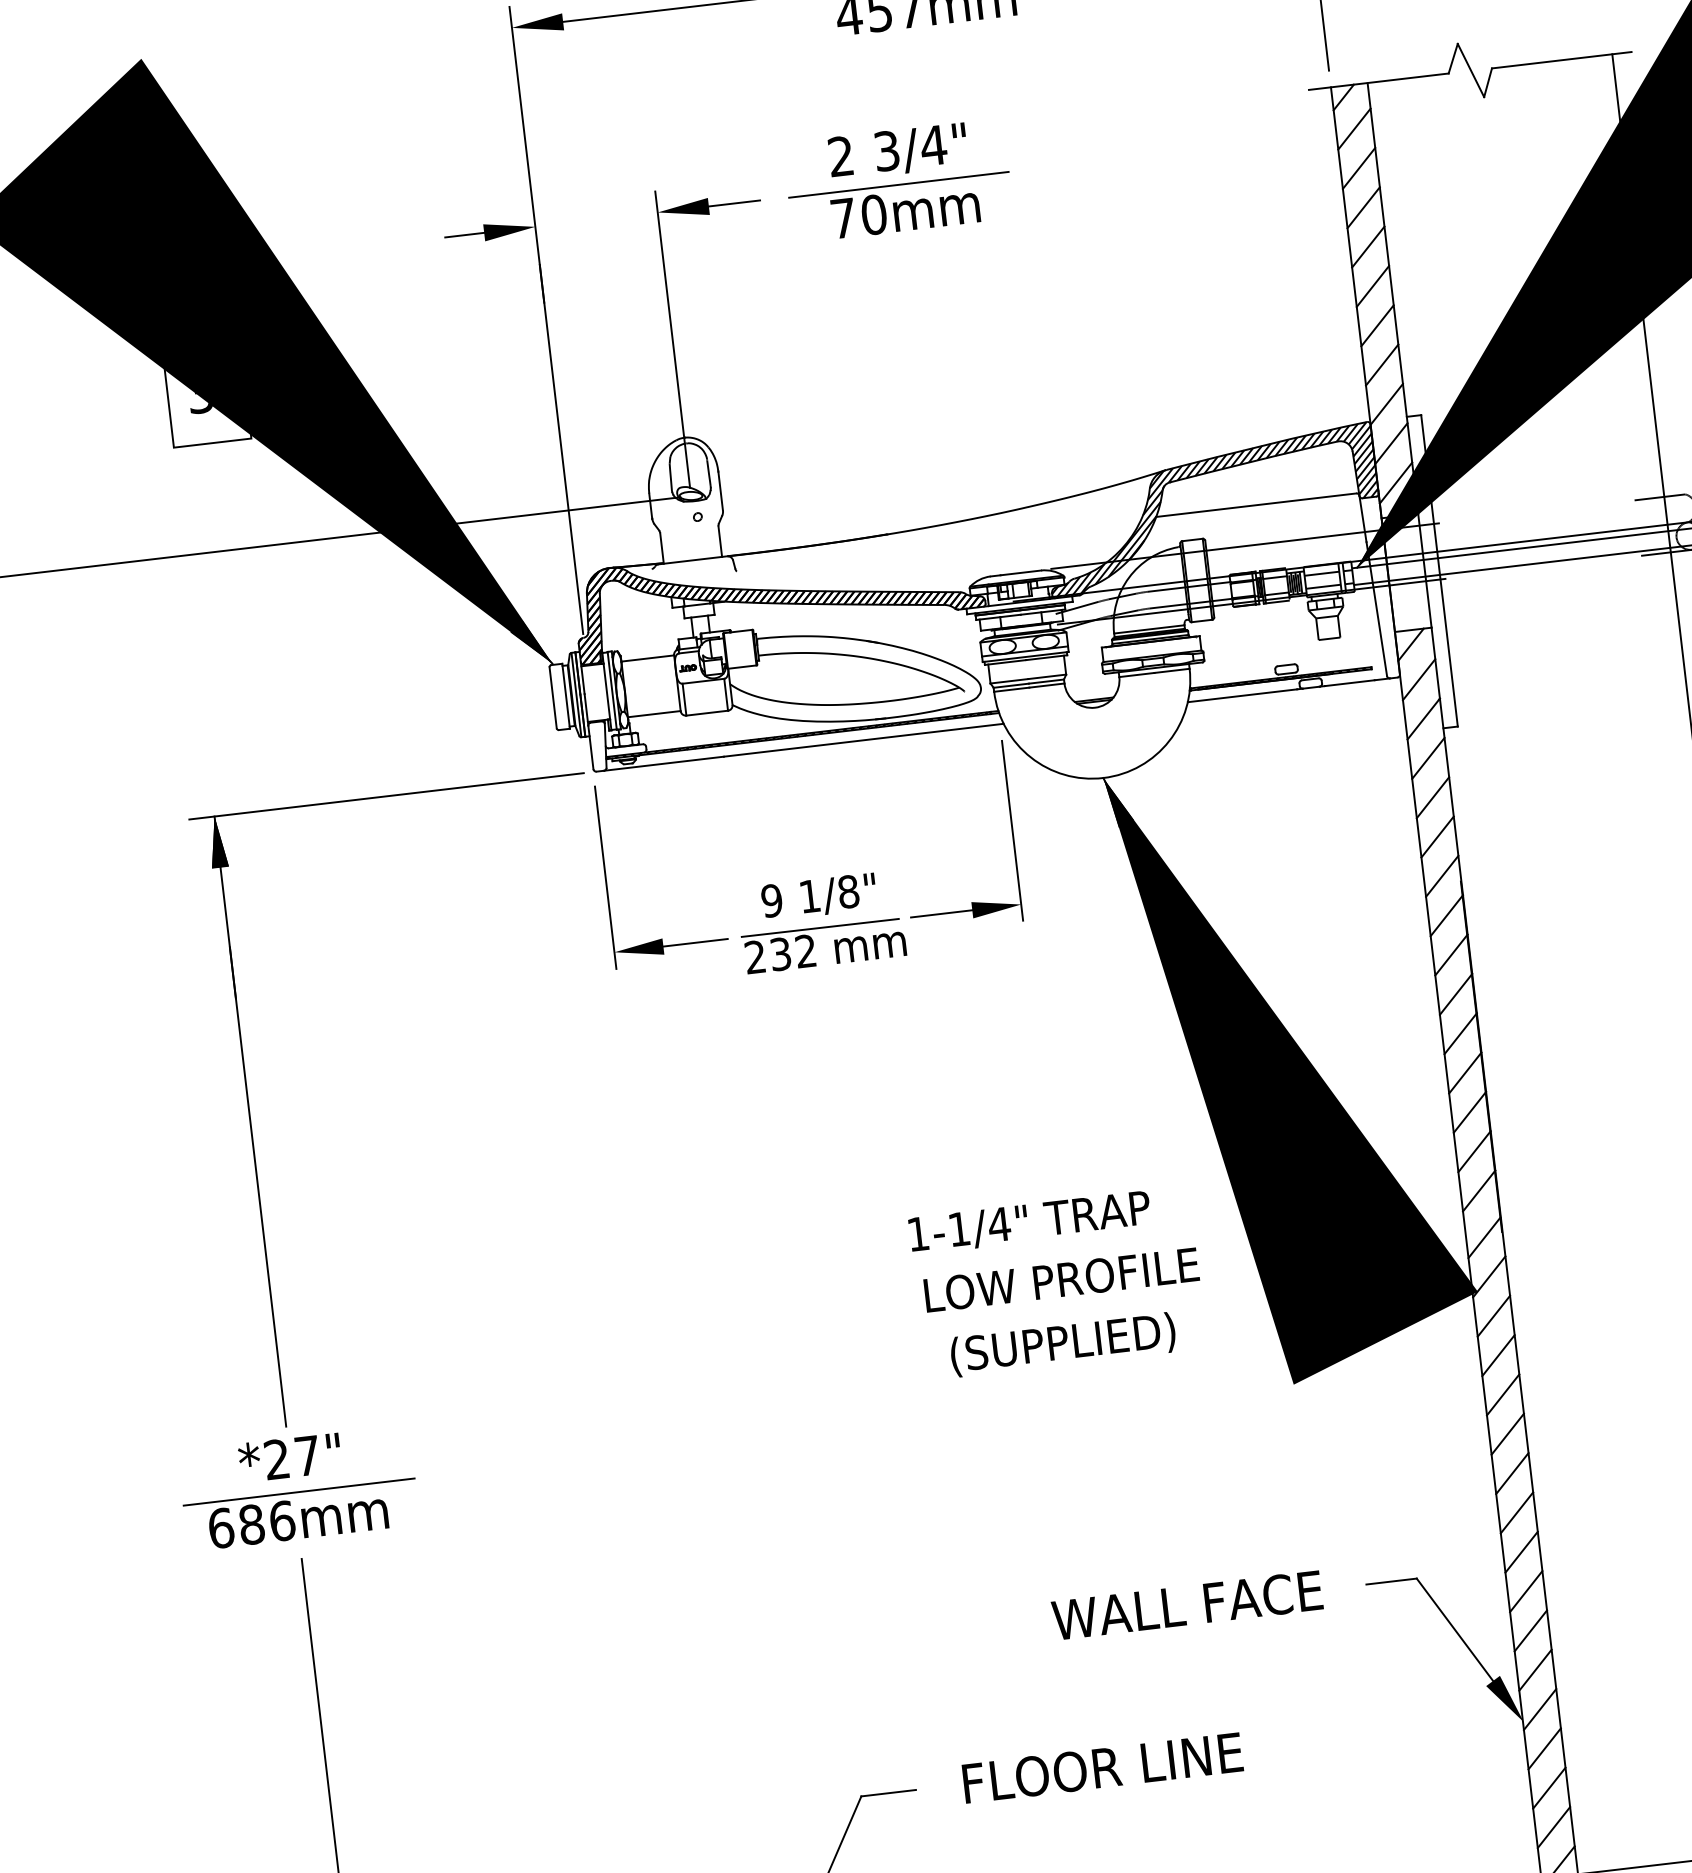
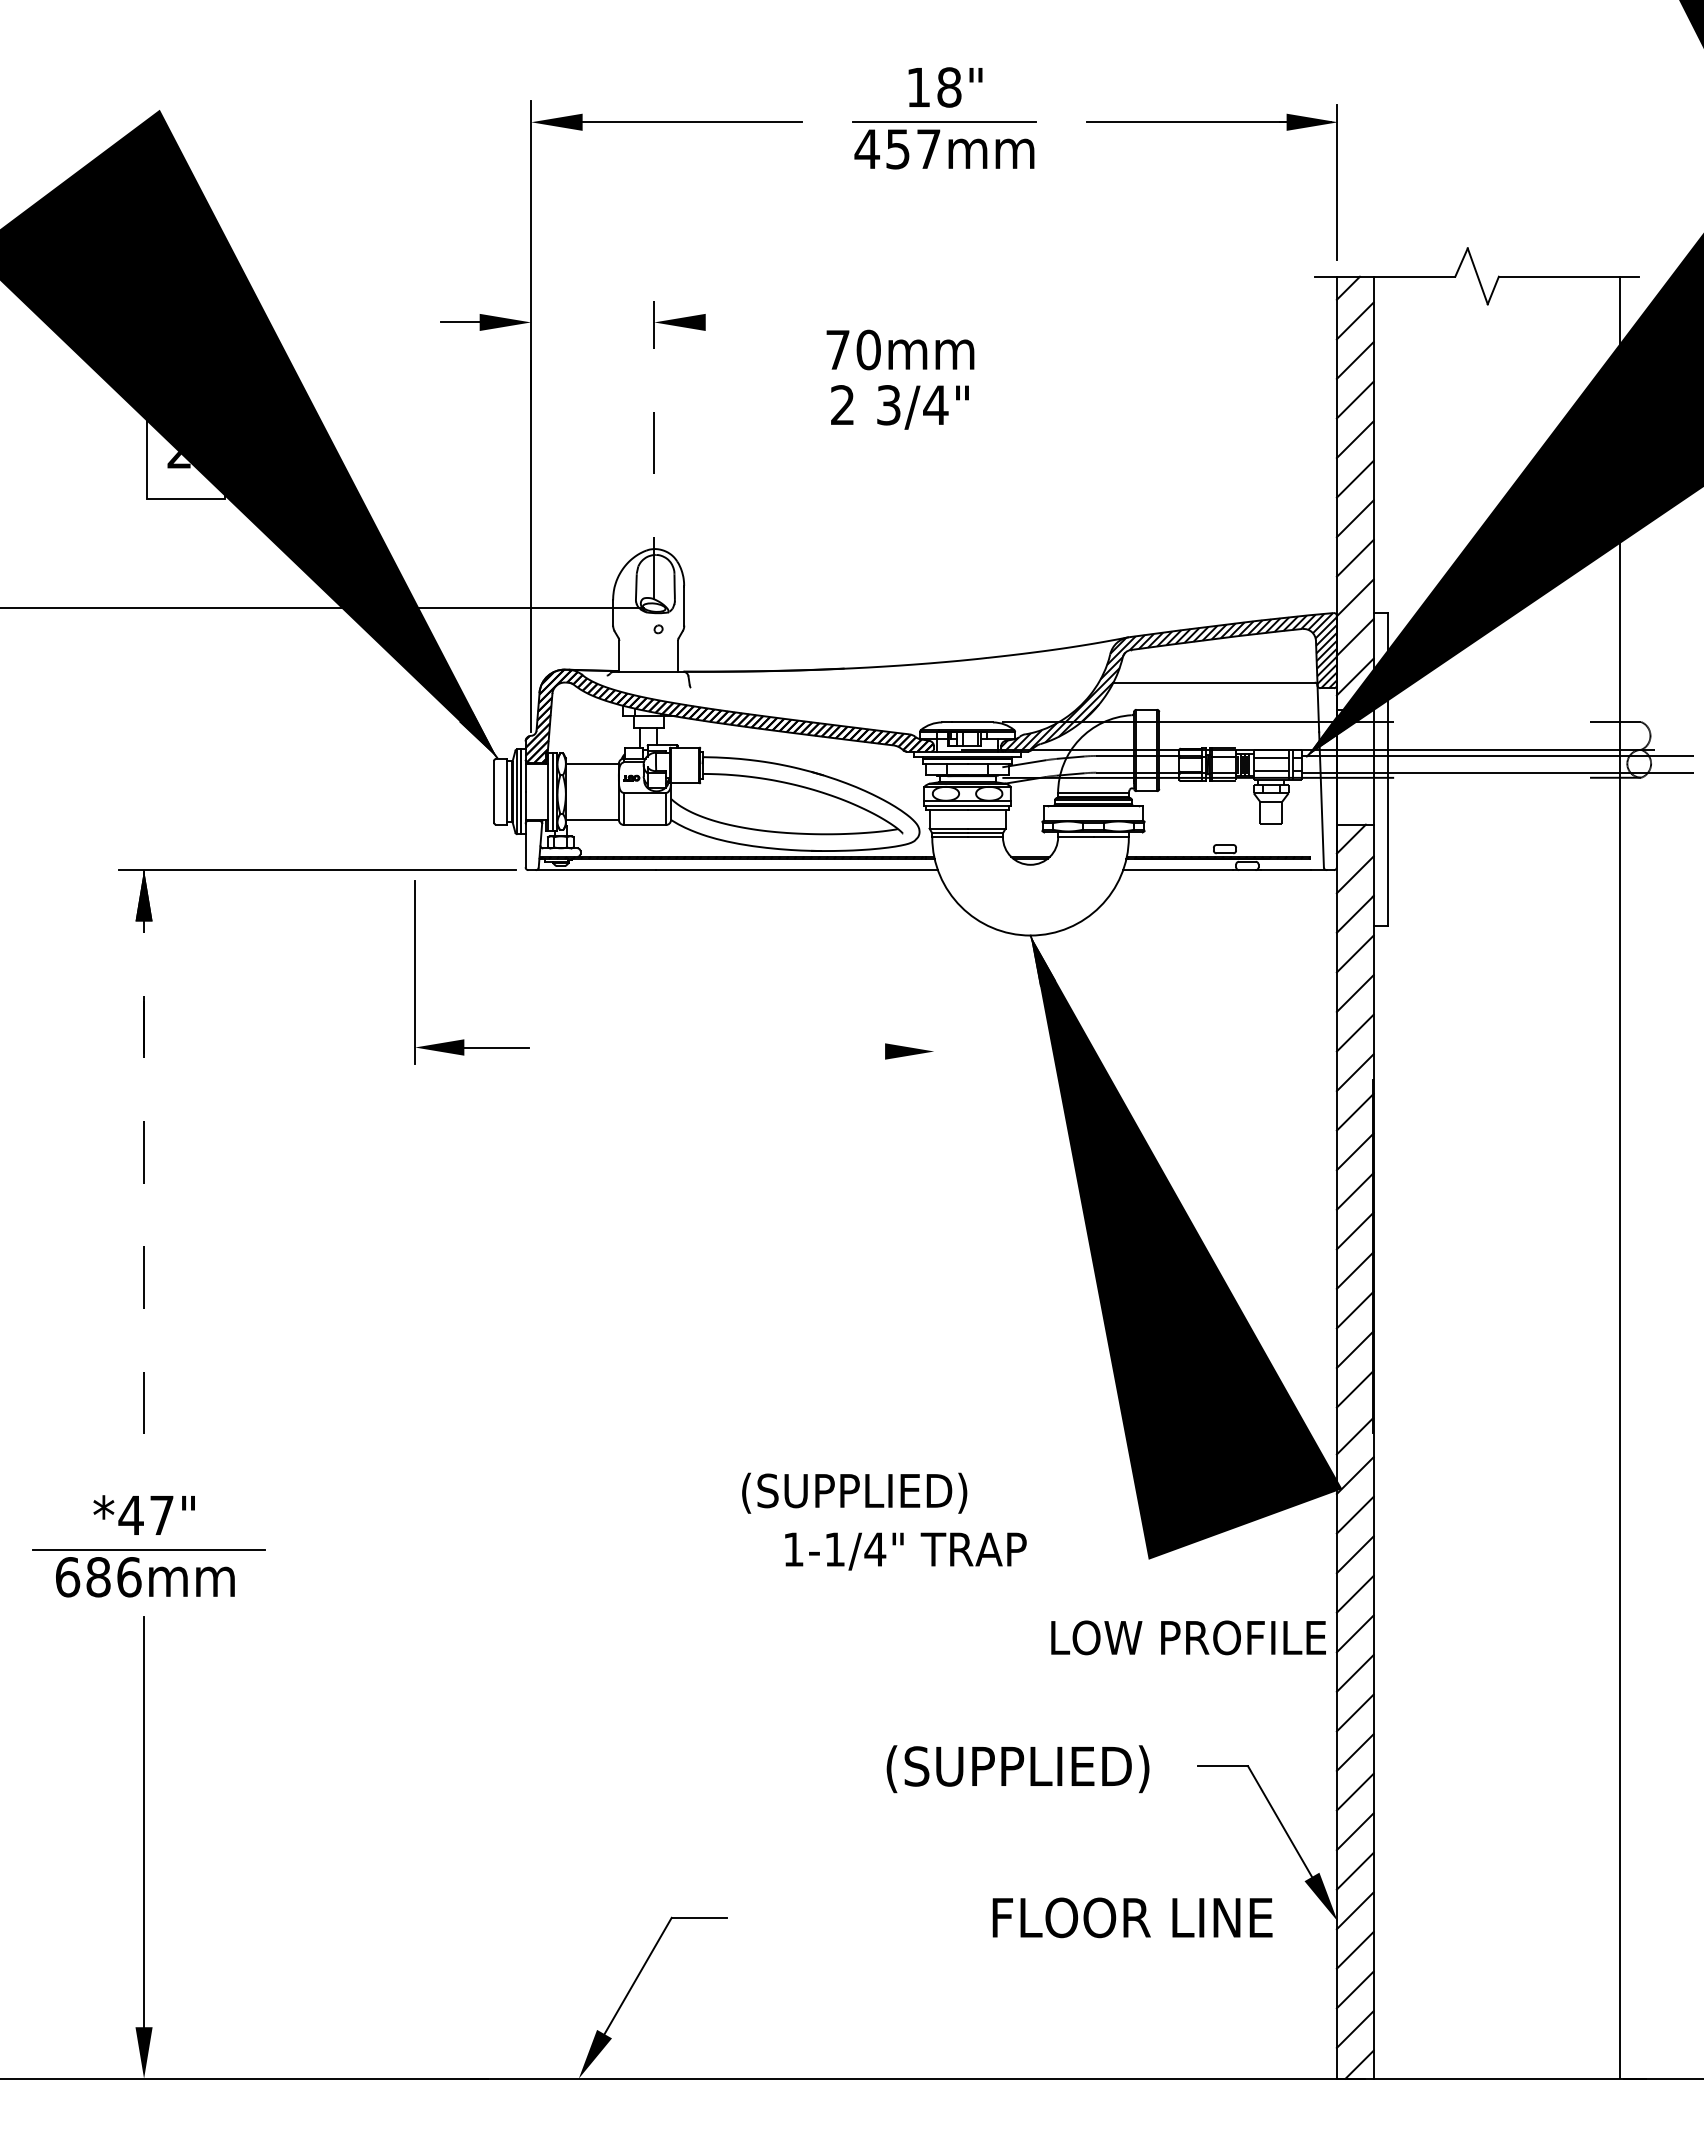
text: (897, 152) -> (899, 407), moved
line: (898, 185) -> (896, 323), removed
line: (734, 203) -> (731, 322), removed
line: (672, 338) -> (654, 449), solid -> dashed
text: (200, 403) -> (178, 458), 3 -> 2
line: (1012, 829) -> (934, 976), removed
part: (606, 877) -> (415, 972), moved
line: (941, 913) -> (854, 1051), removed
part: (820, 922) -> (733, 1045), removed
line: (250, 1121) -> (144, 1177), solid -> dashed
text: (1029, 1222) -> (905, 1551), moved
text: (1061, 1279) -> (1188, 1637), moved
text: (1062, 1344) -> (854, 1492), moved
text: (276, 1458) -> (130, 1514), *27" -> *47"
text: (1187, 1608) -> (1017, 1769), WALL FACE -> (SUPPLIED)
text: (1102, 1767) -> (1132, 1917), moved

